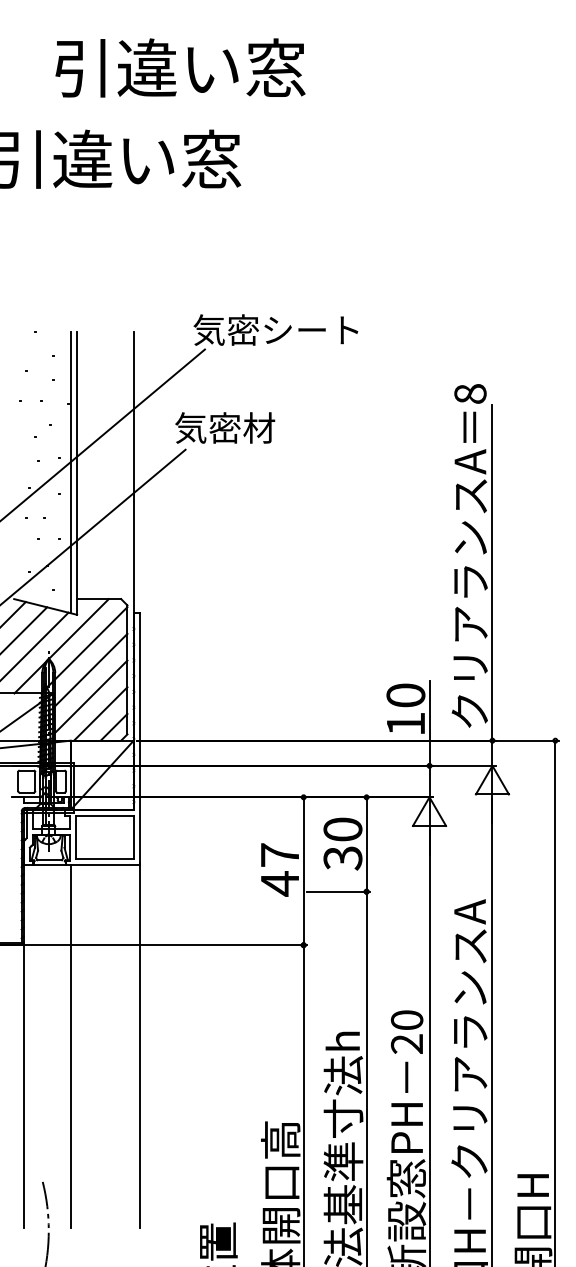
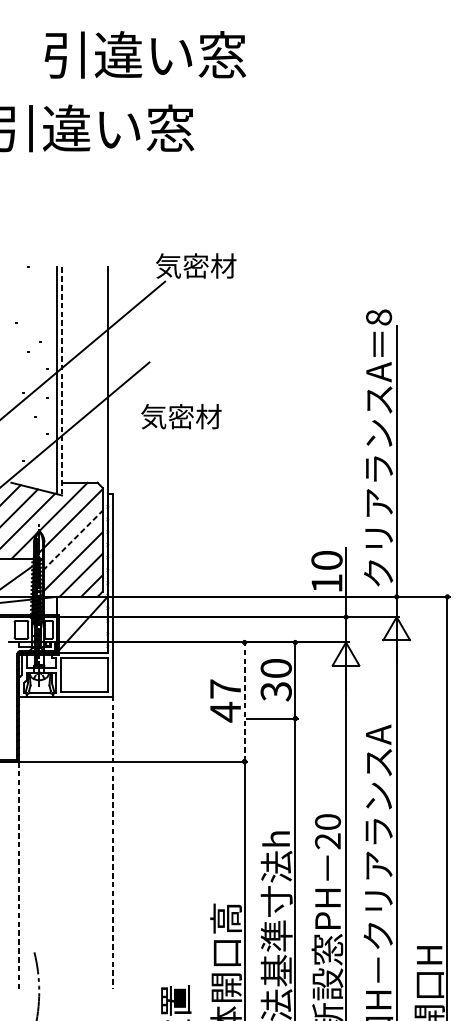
text: (309, 329) -> (249, 265), 気密シート -> 気密材
text: (225, 427) -> (181, 416), moved
line: (77, 473) -> (62, 381), solid -> dashed
line: (90, 670) -> (72, 540), solid -> dashed
line: (303, 871) -> (244, 702), solid -> dashed
line: (70, 1045) -> (56, 842), removed
line: (140, 1046) -> (113, 843), solid -> dashed
line: (23, 1084) -> (18, 873), solid -> dashed

